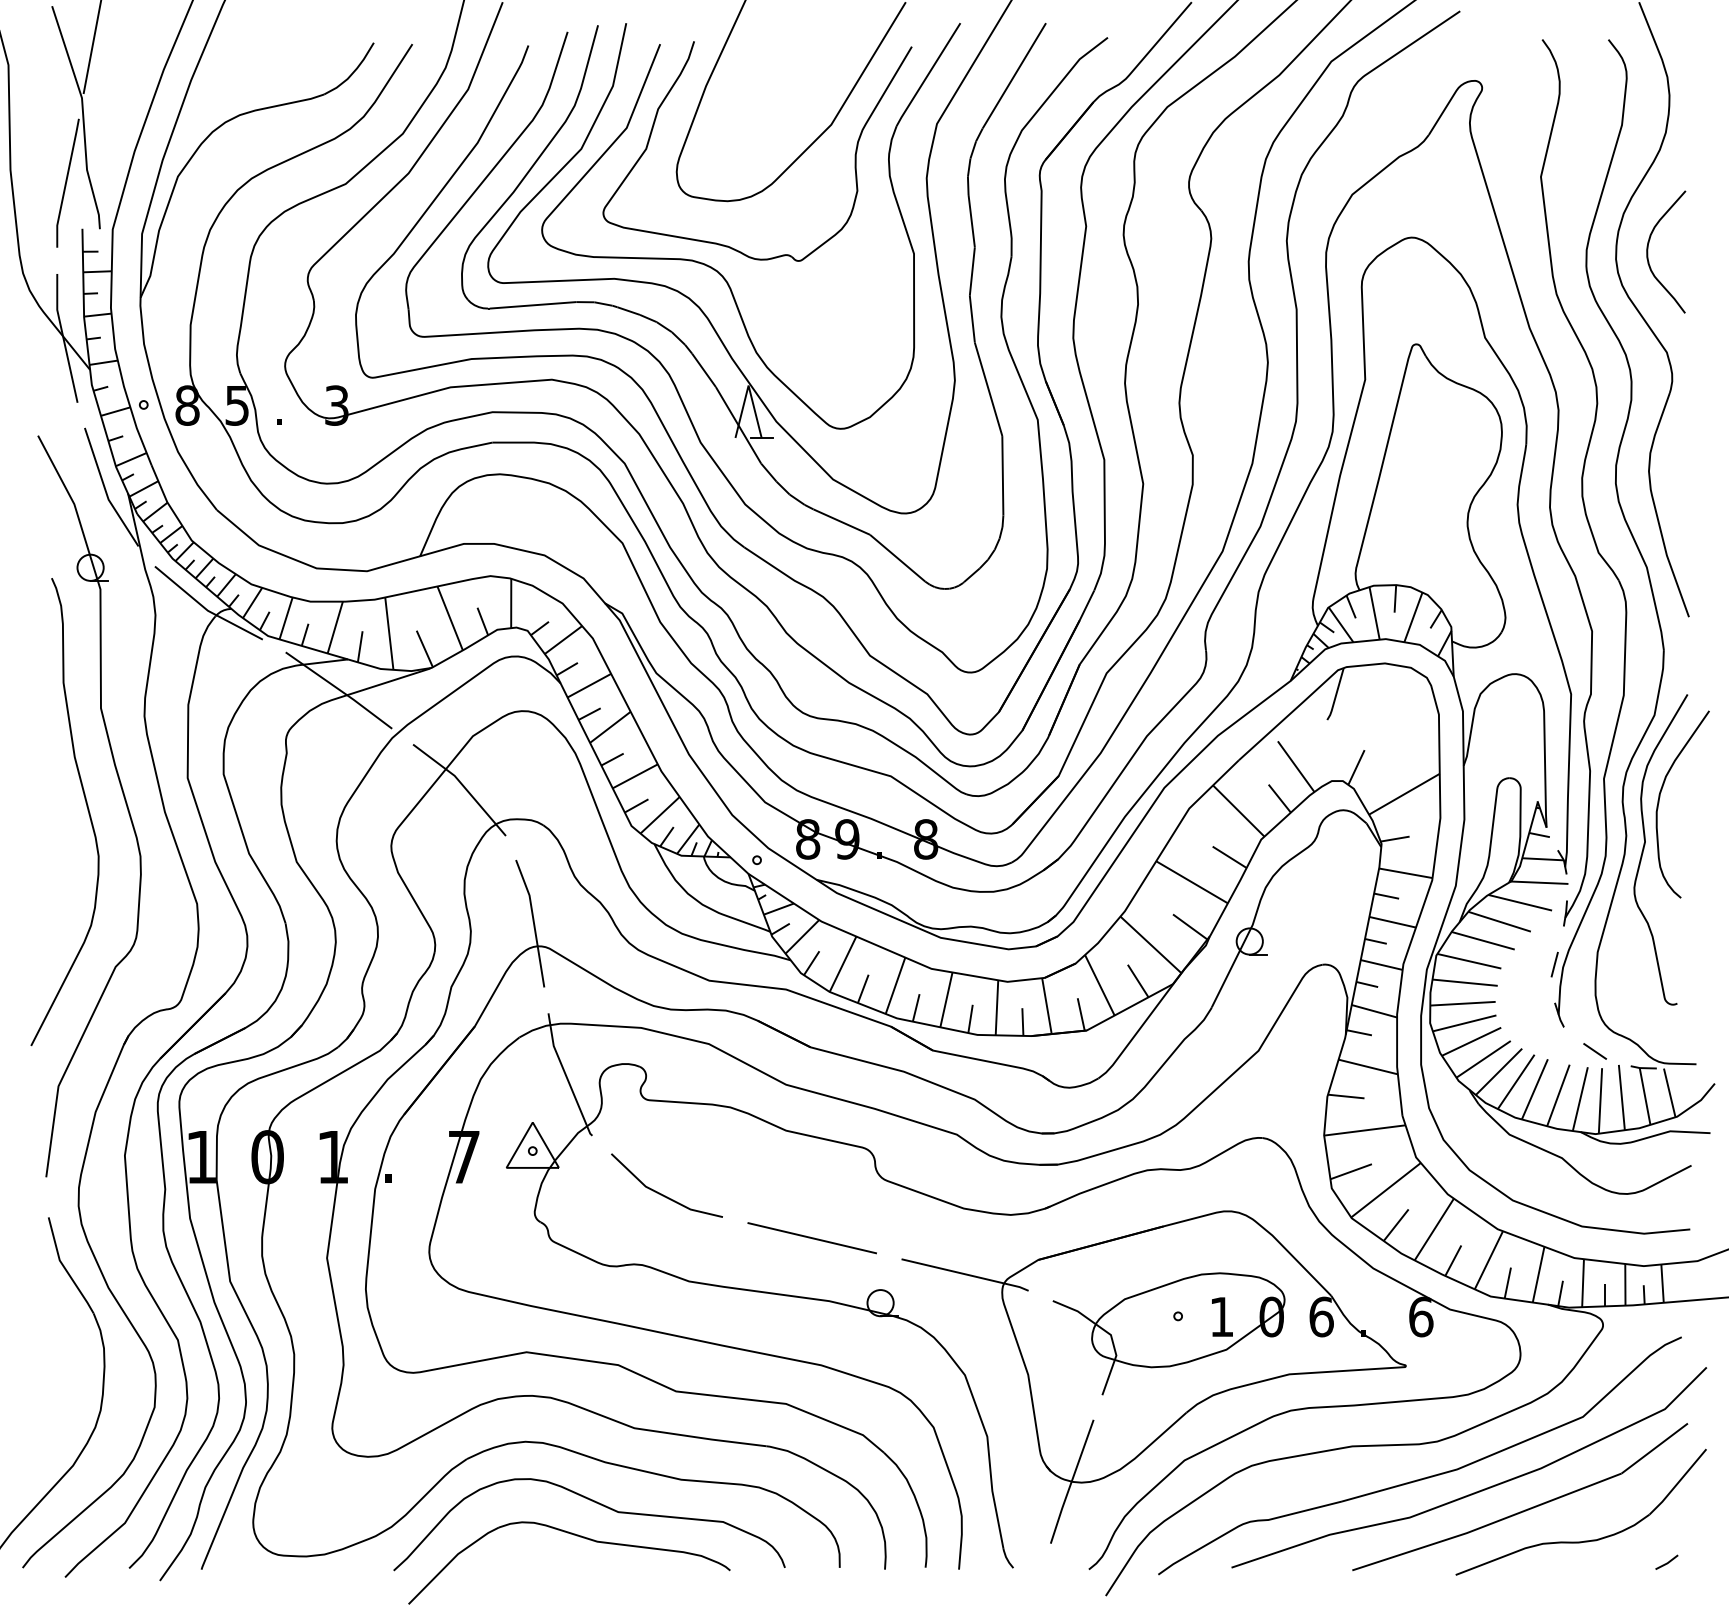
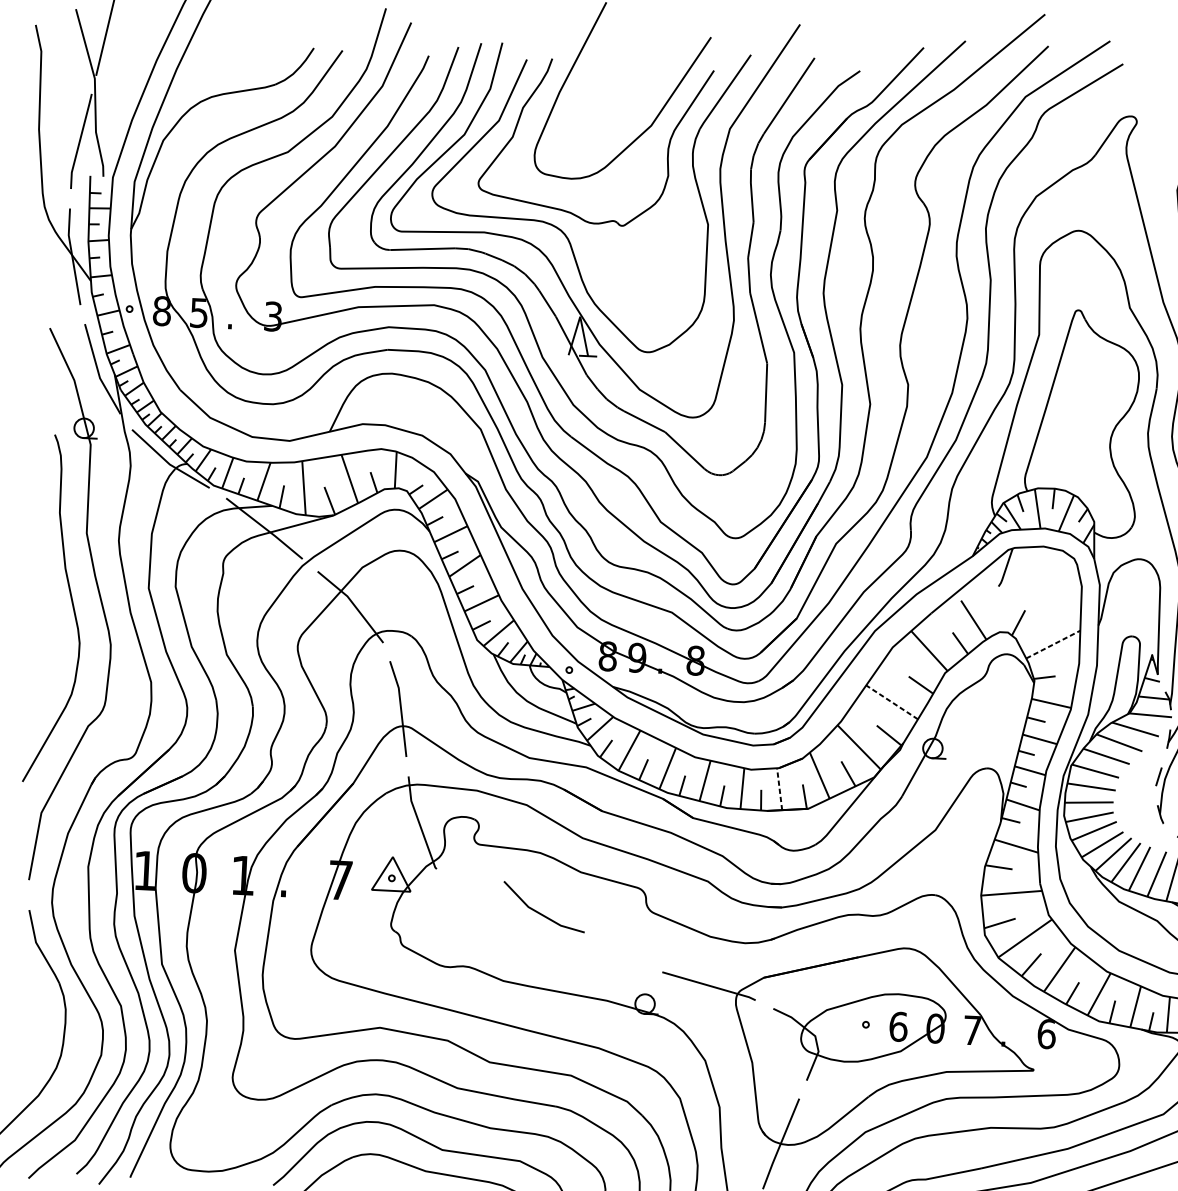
line: (1404, 794) -> (1053, 644), solid -> dashed
line: (1192, 882) -> (892, 702), solid -> dashed
line: (1046, 1005) -> (779, 788), solid -> dashed
line: (661, 1193) -> (539, 912), moved
line: (812, 1238) -> (596, 953), removed
text: (1222, 1316) -> (898, 1026), 1 -> 6
text: (1321, 1316) -> (972, 1030), 6 -> 7

